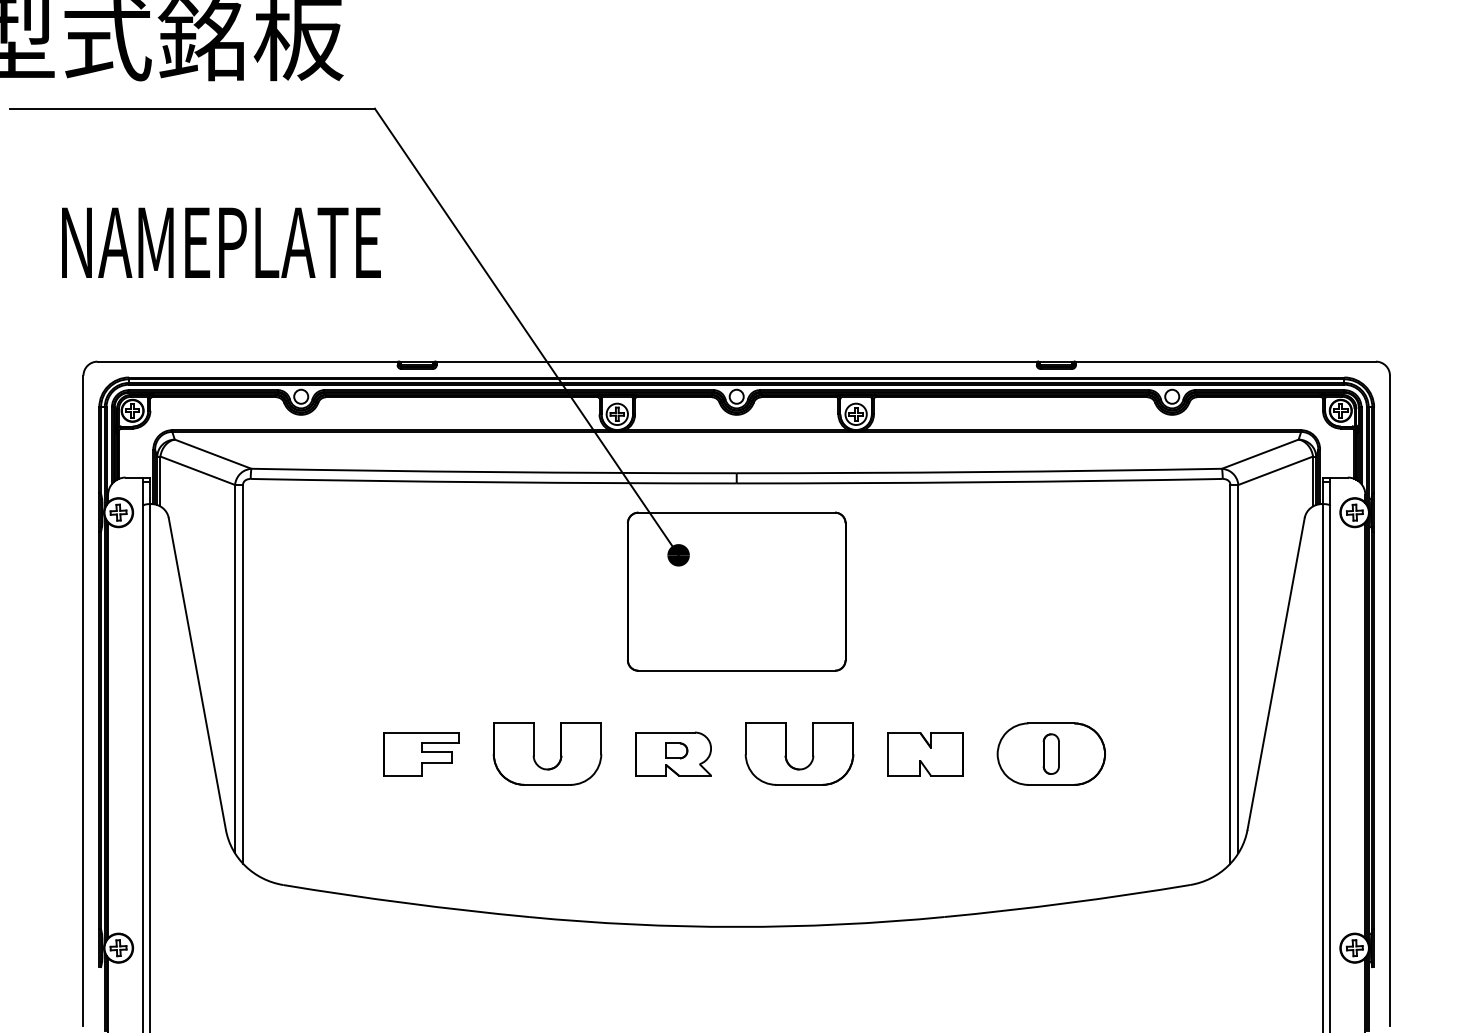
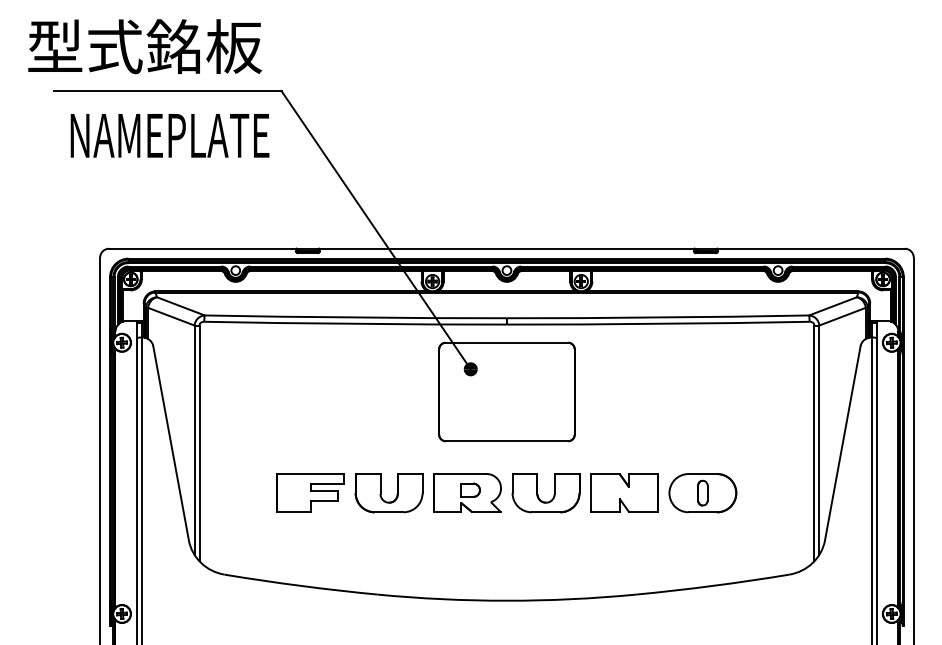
text: (220, 242) -> (169, 135), moved
part: (421, 753) -> (310, 492), size x1.43
part: (673, 753) -> (467, 492), size x1.43
part: (925, 753) -> (624, 492), size x1.43

